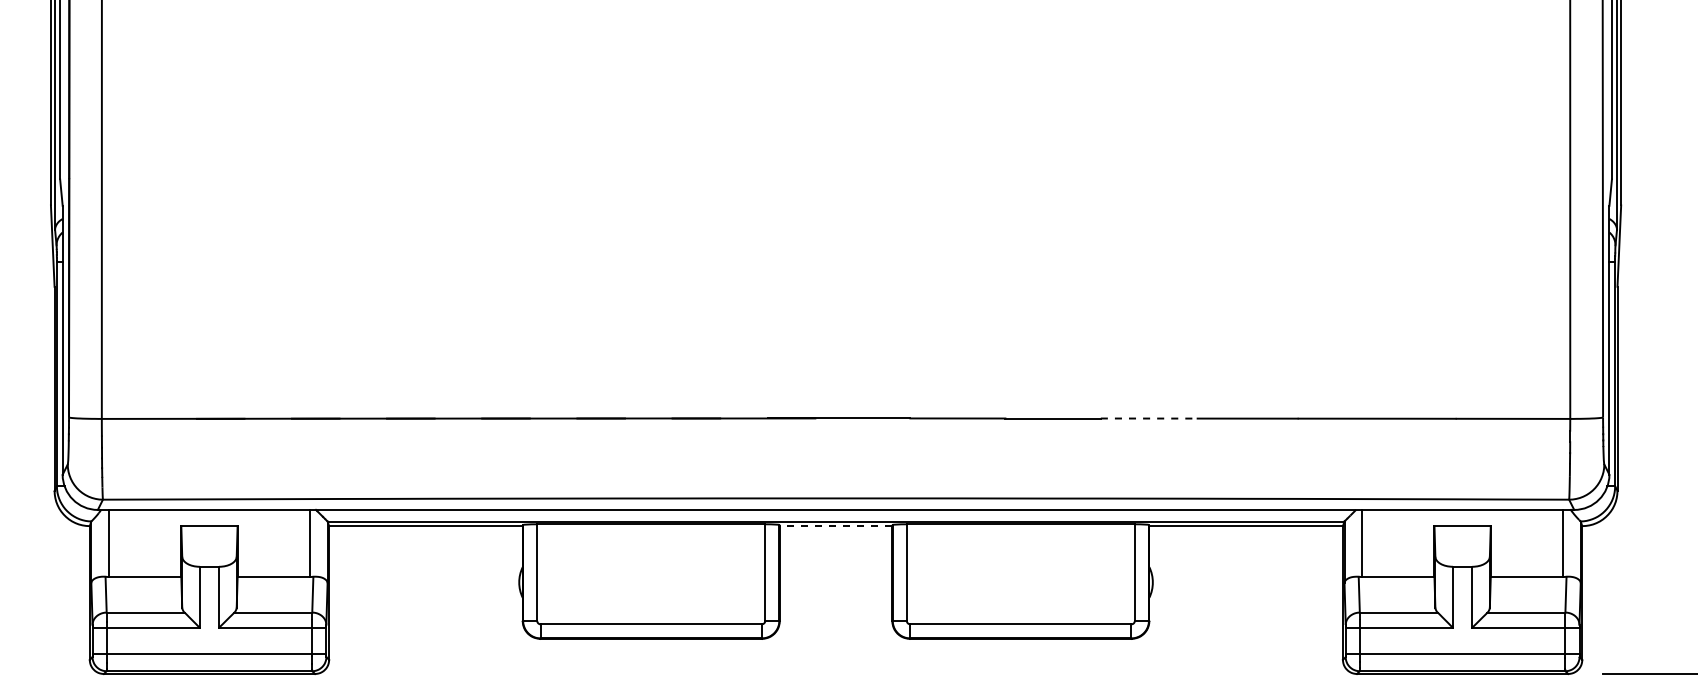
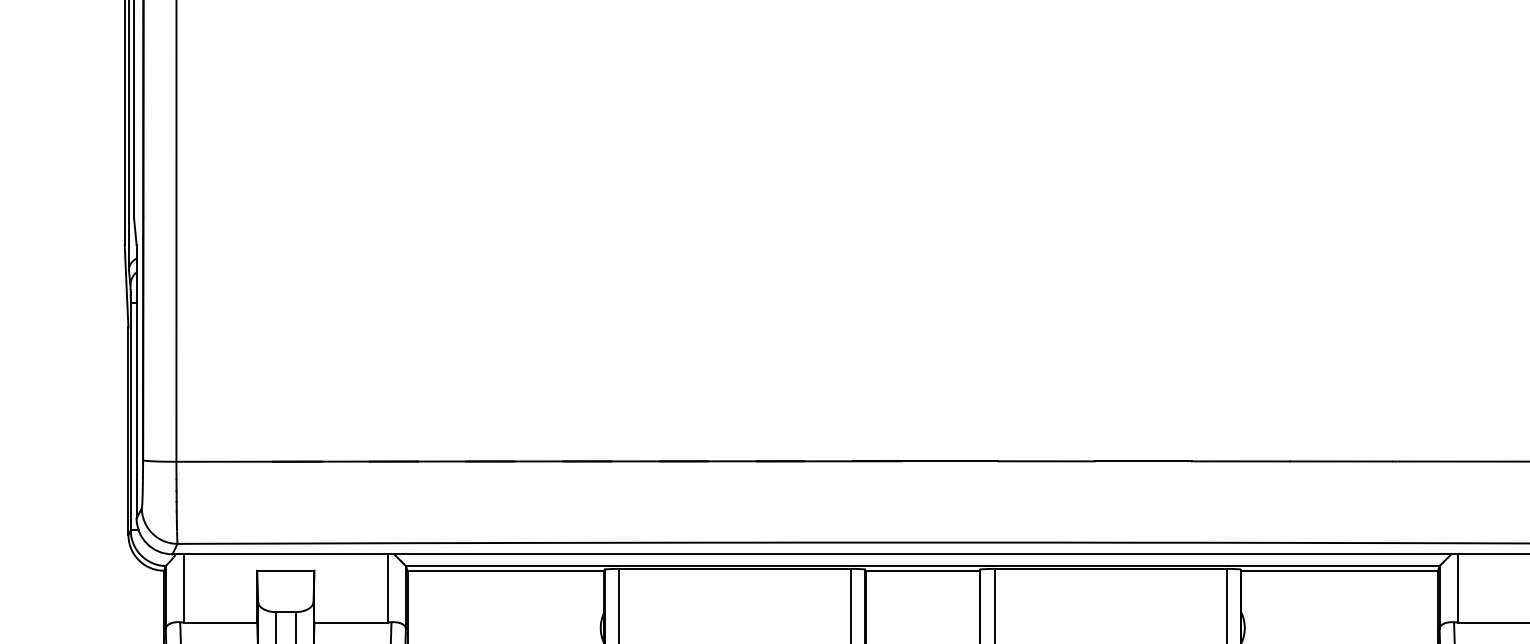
line: (1149, 418) -> (1241, 461), dashed -> solid
line: (835, 526) -> (922, 571), dashed -> solid

